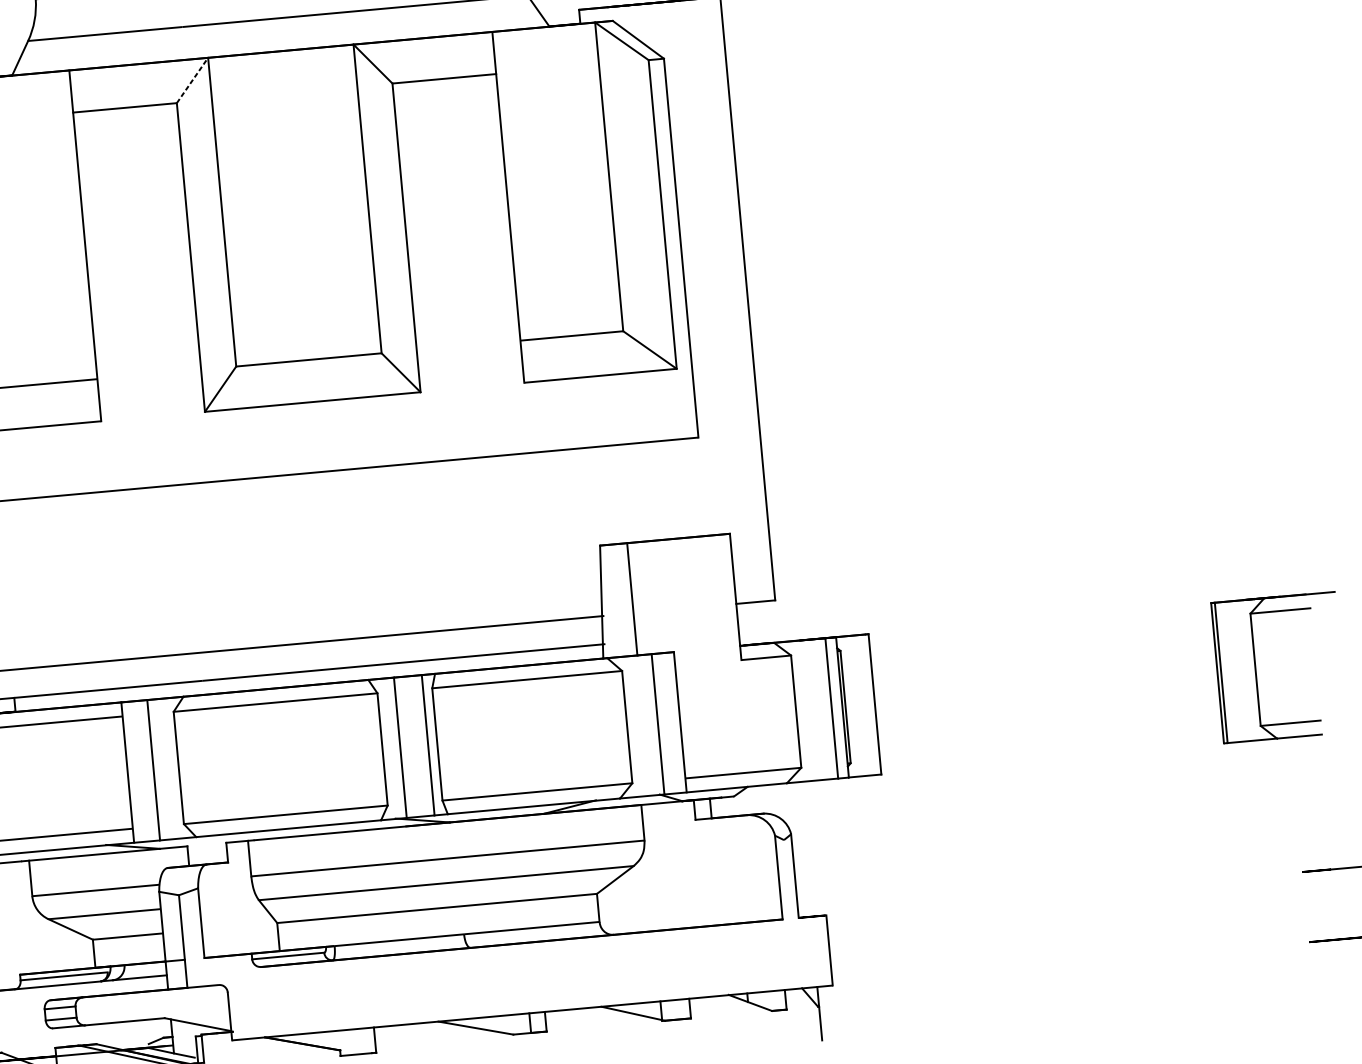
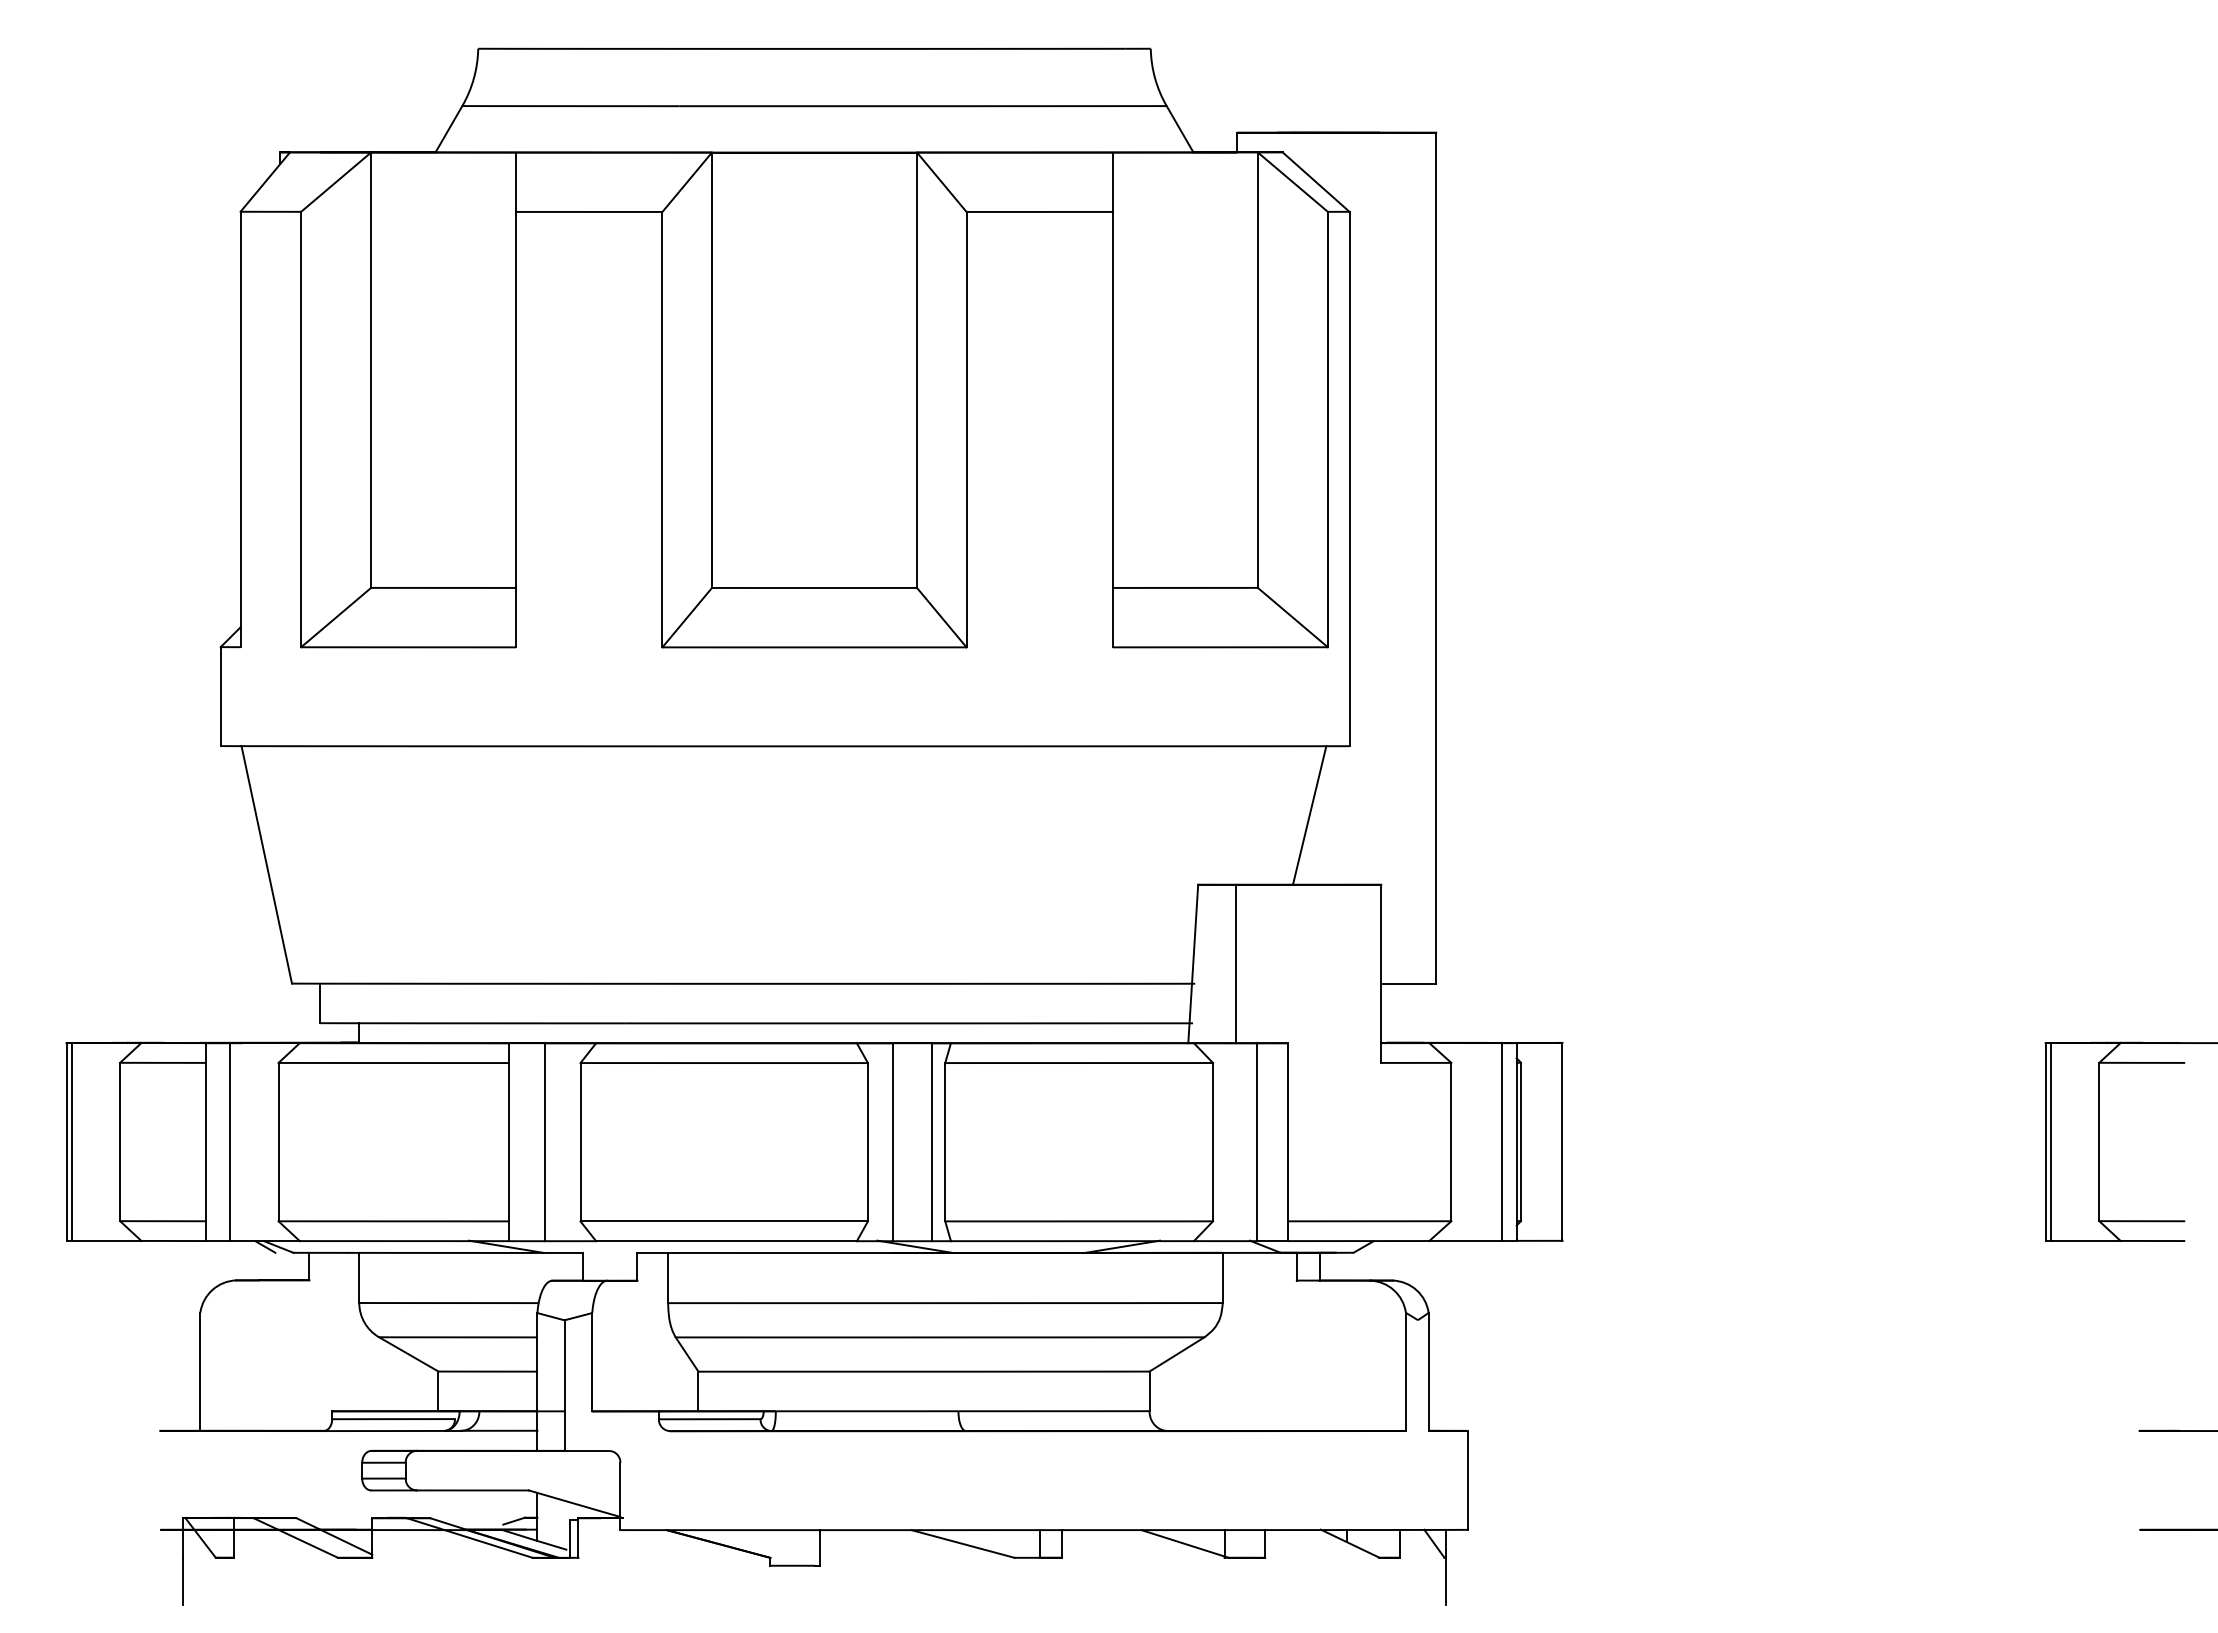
line: (192, 80) -> (687, 182), dashed -> solid
line: (674, 489) -> (1309, 815), added

